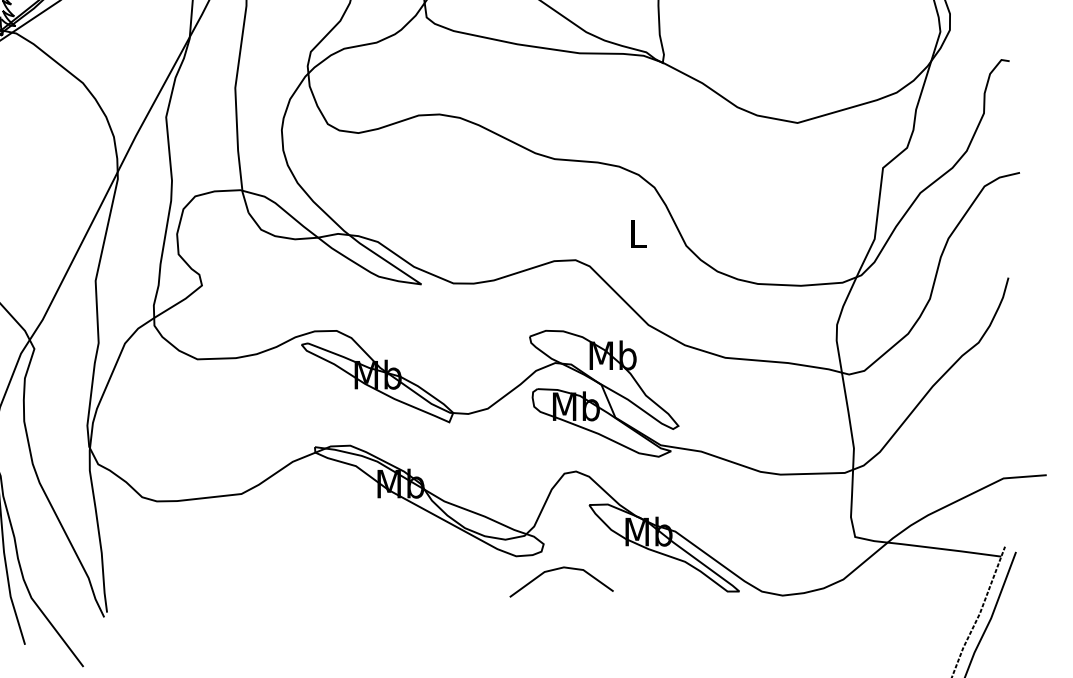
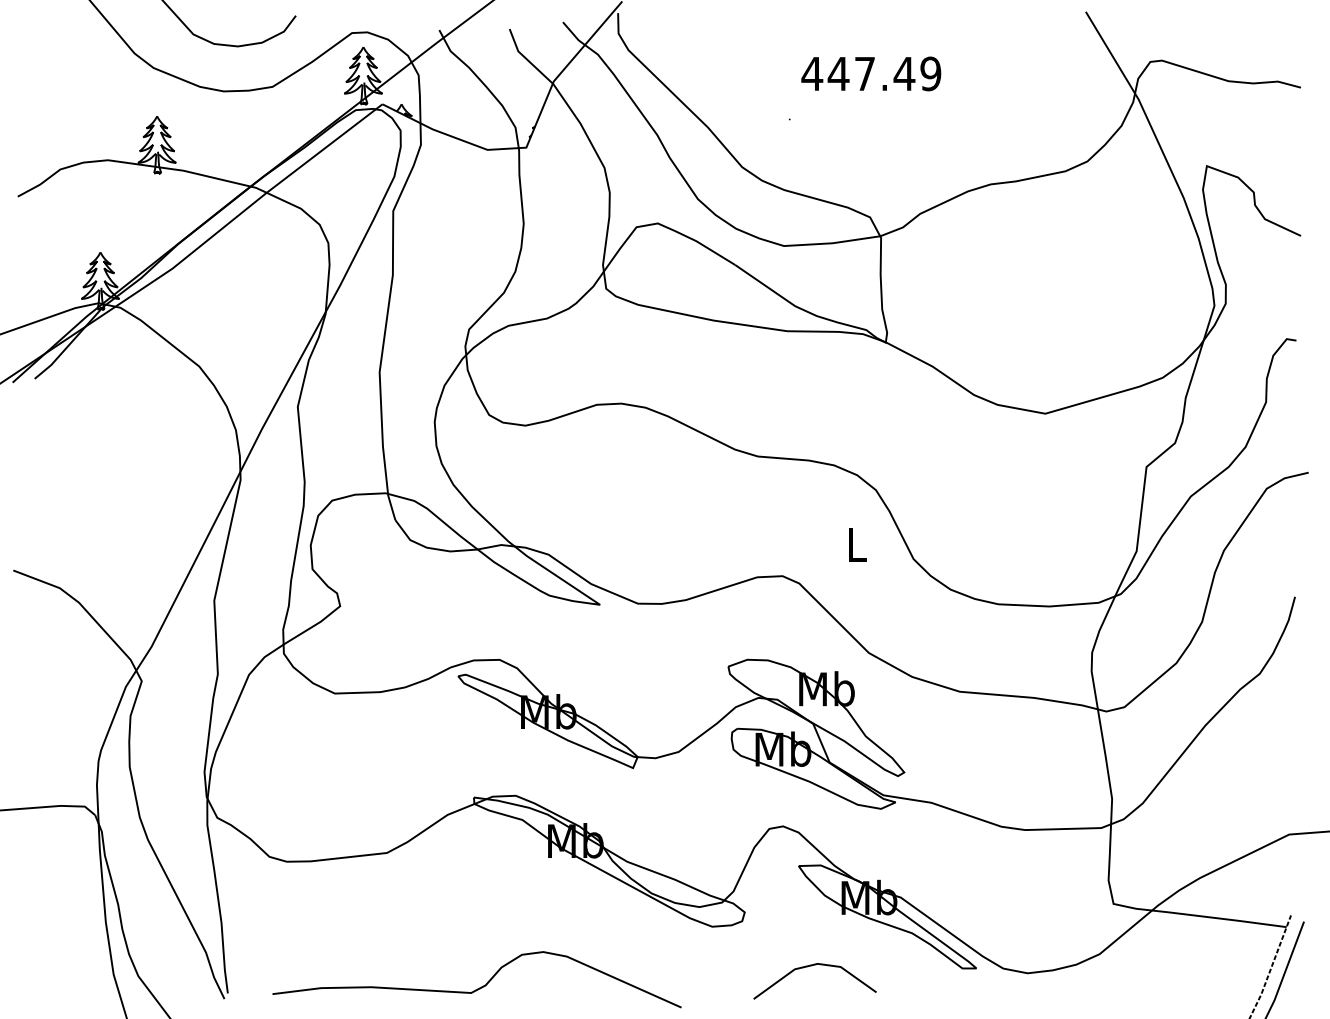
line: (558, 569) -> (811, 966), moved
curve: (319, 607) -> (479, 987), added

